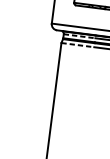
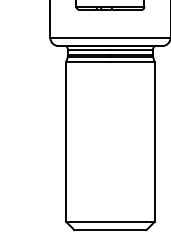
line: (79, 36) -> (89, 50), dashed -> solid
line: (77, 45) -> (88, 62), dashed -> solid

